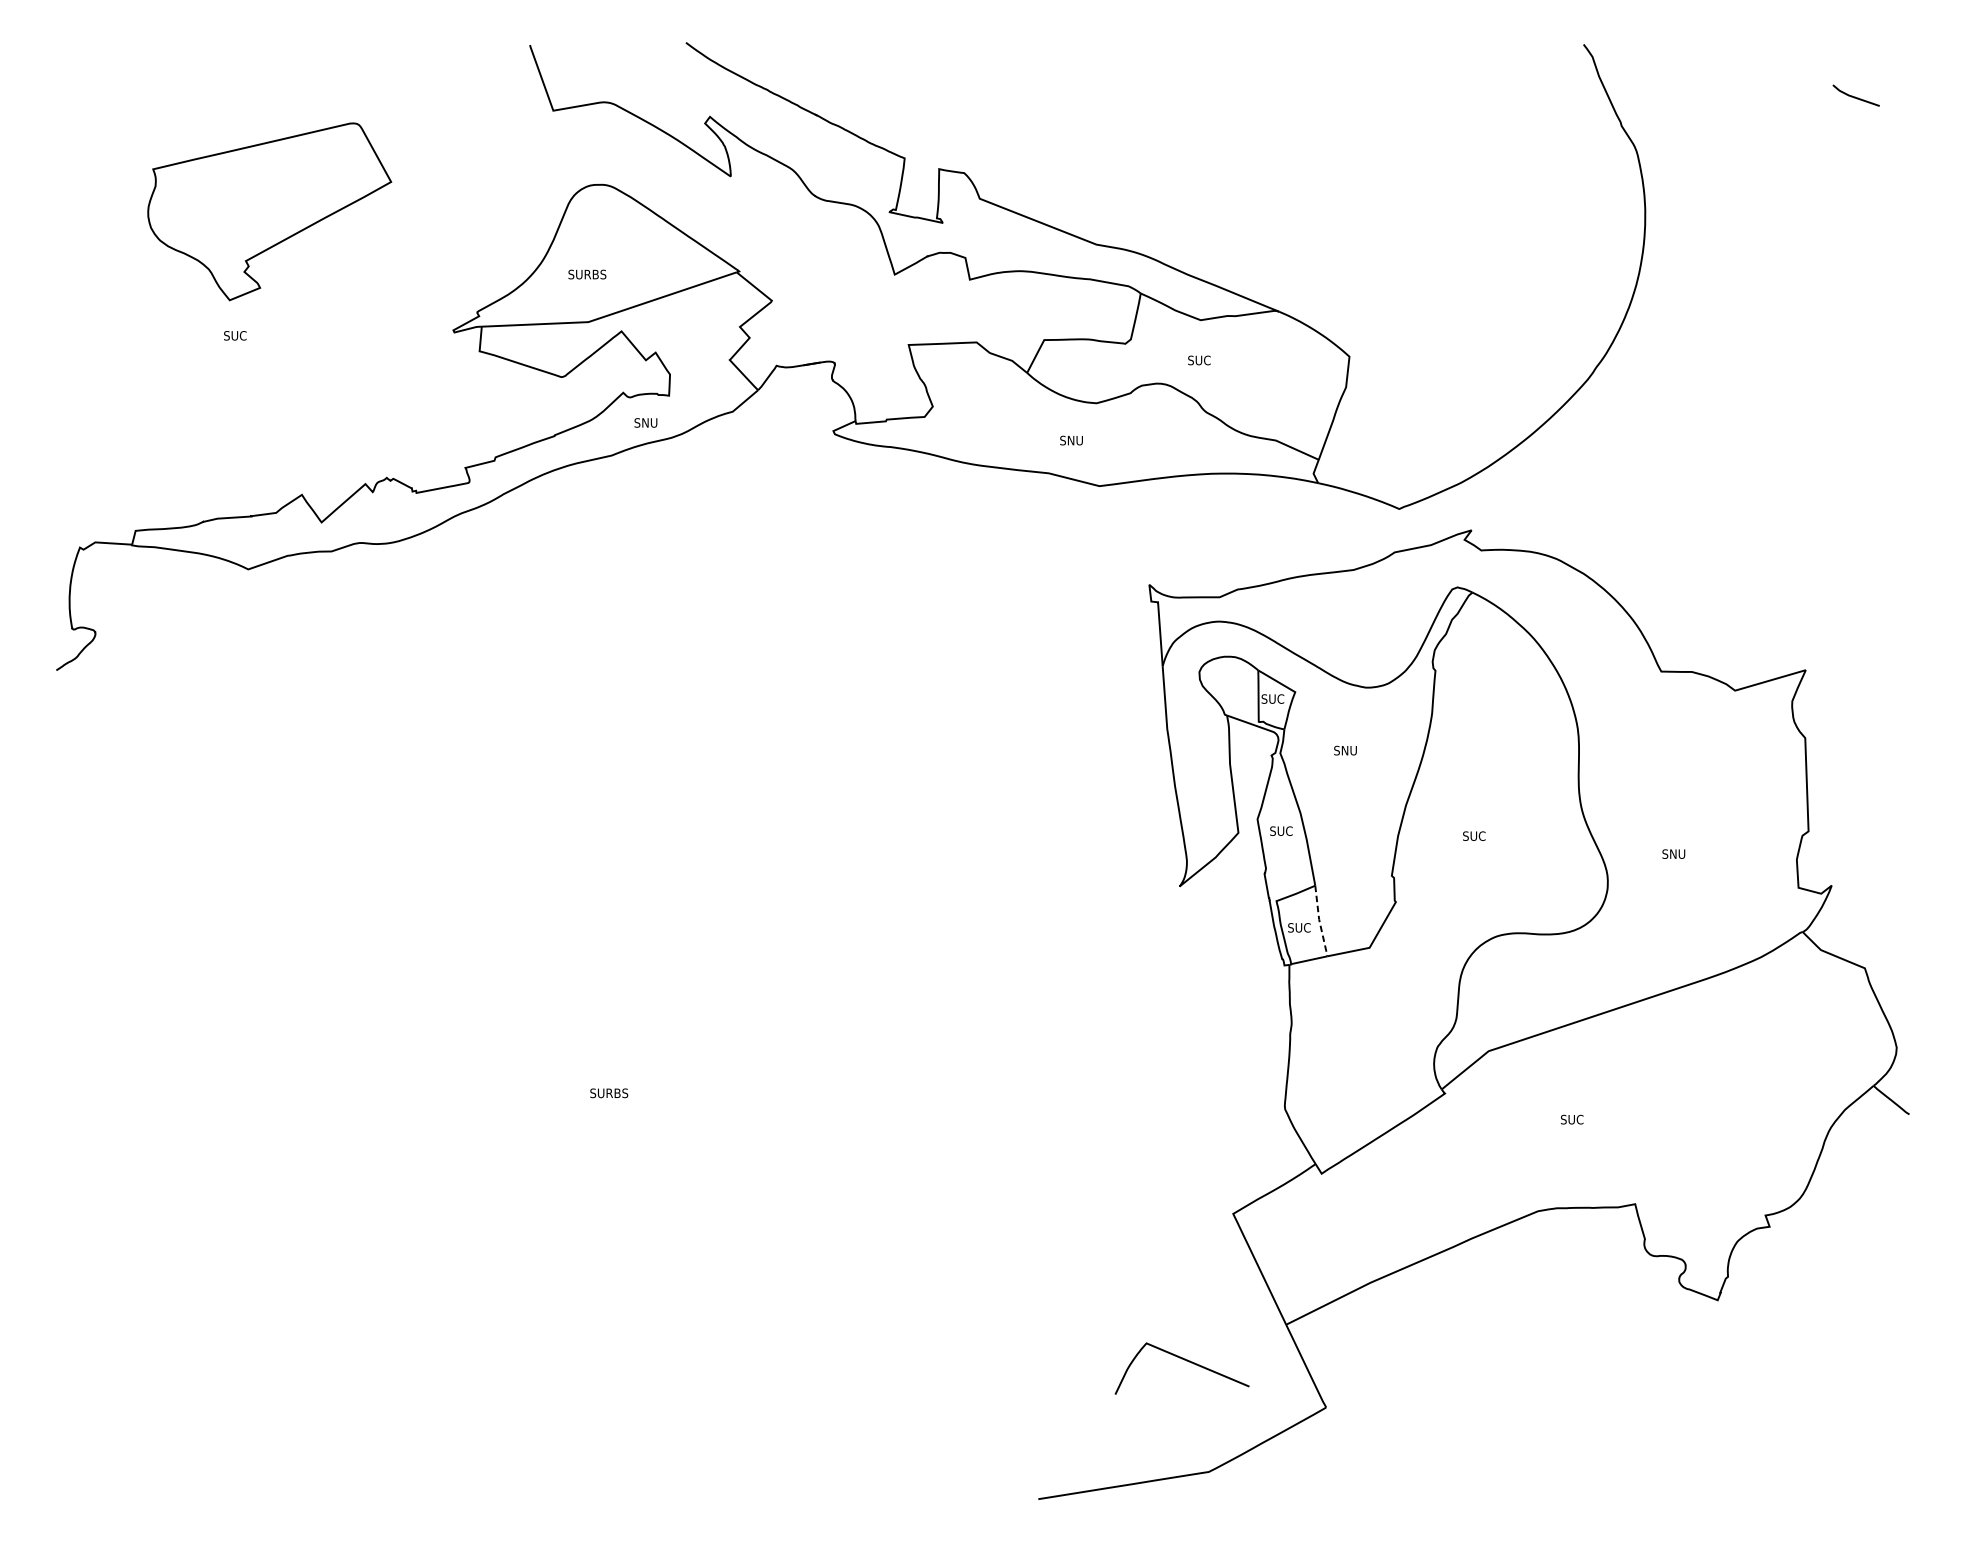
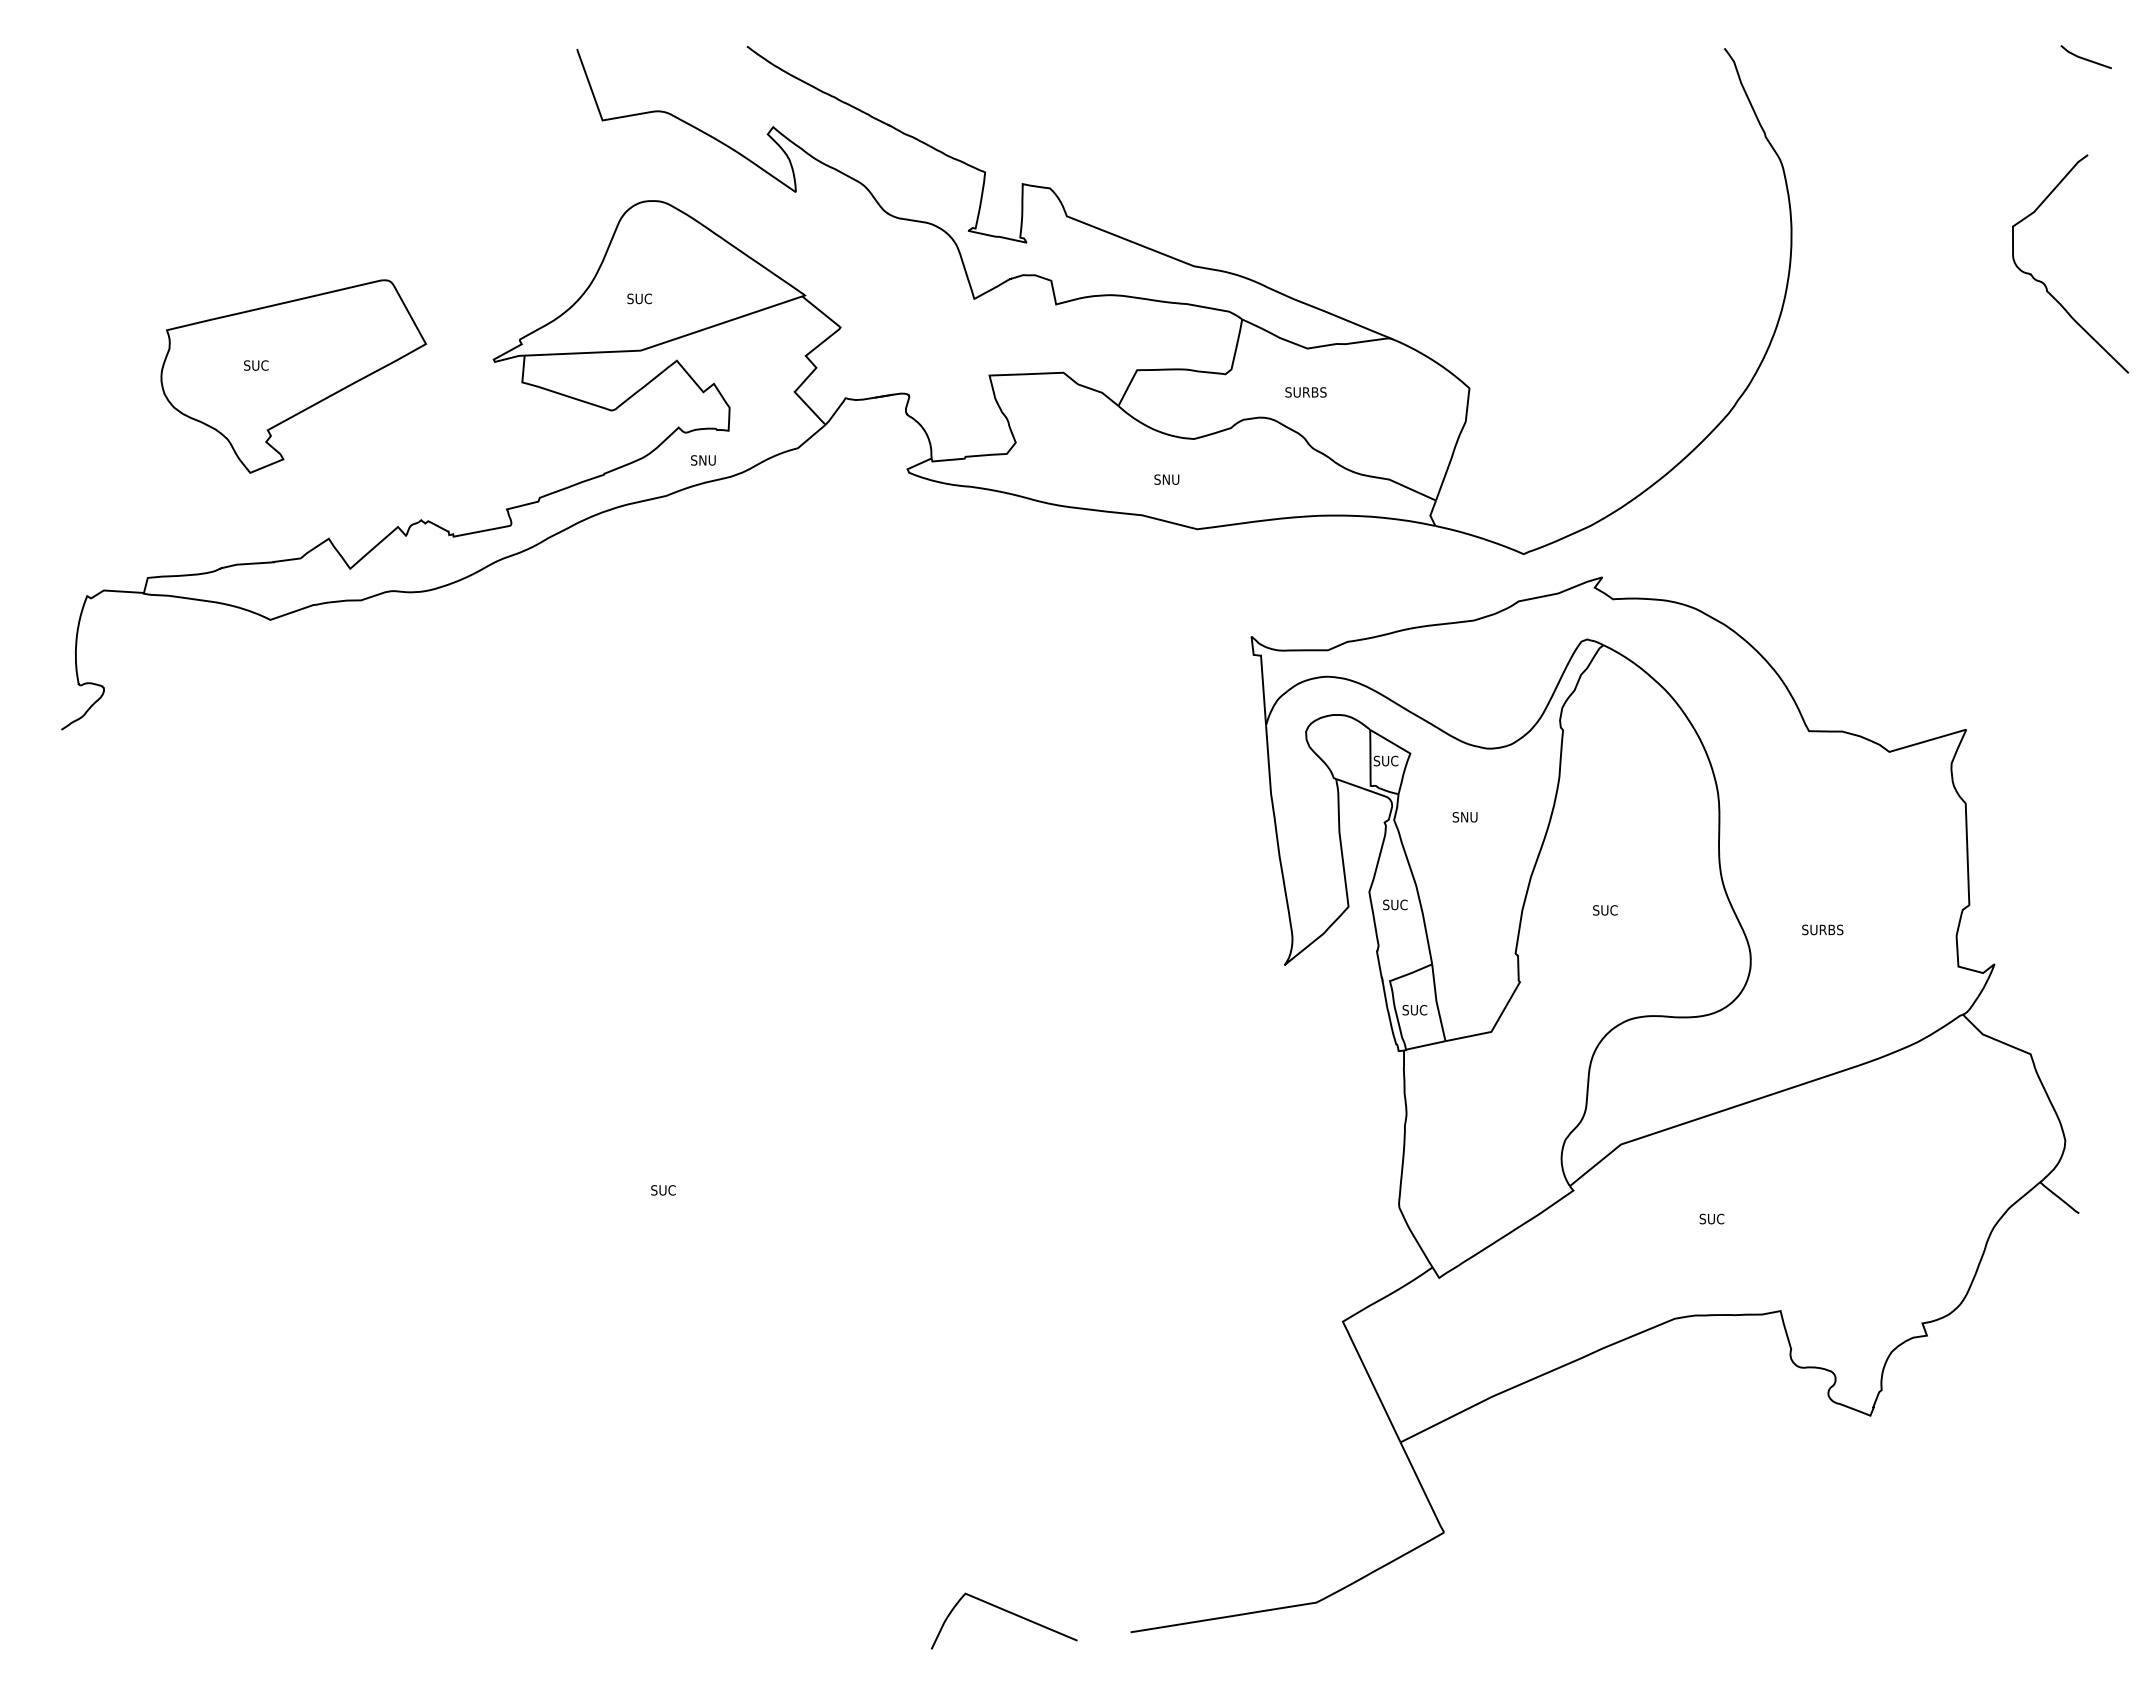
line: (1855, 96) -> (2085, 58), moved
part: (269, 211) -> (293, 376), moved
curve: (1879, 262) -> (2046, 285), added
text: (587, 274) -> (639, 298), SURBS -> SUC
text: (1198, 360) -> (1305, 392), SUC -> SURBS
text: (1673, 853) -> (1822, 929), SNU -> SURBS
line: (1319, 920) -> (1436, 1002), dashed -> solid
text: (609, 1093) -> (663, 1190), SURBS -> SUC
curve: (1185, 1360) -> (1007, 1612), moved

